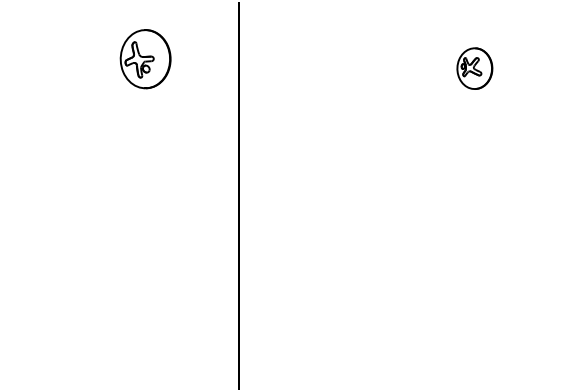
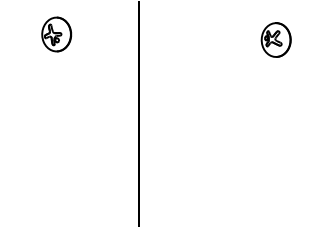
part: (145, 59) -> (56, 34), moved
part: (473, 67) -> (275, 39), size x1.43

